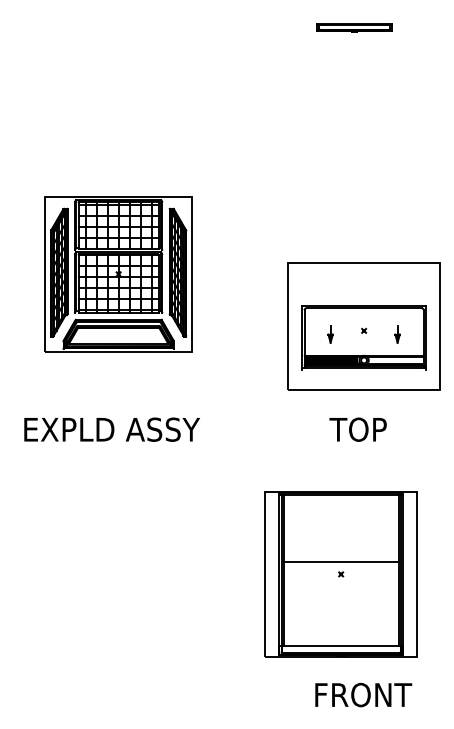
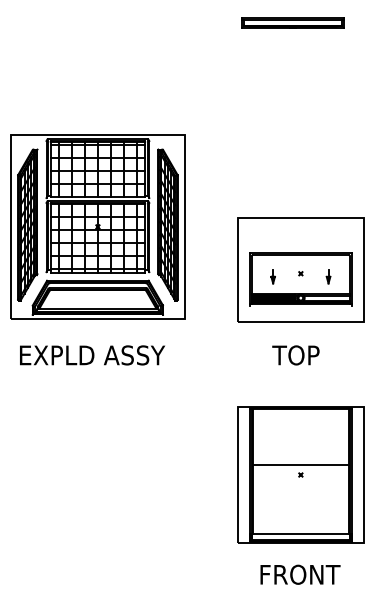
part: (354, 27) -> (292, 22), size x1.67
part: (118, 273) -> (97, 226), size x1.43
part: (340, 573) -> (300, 474), moved

